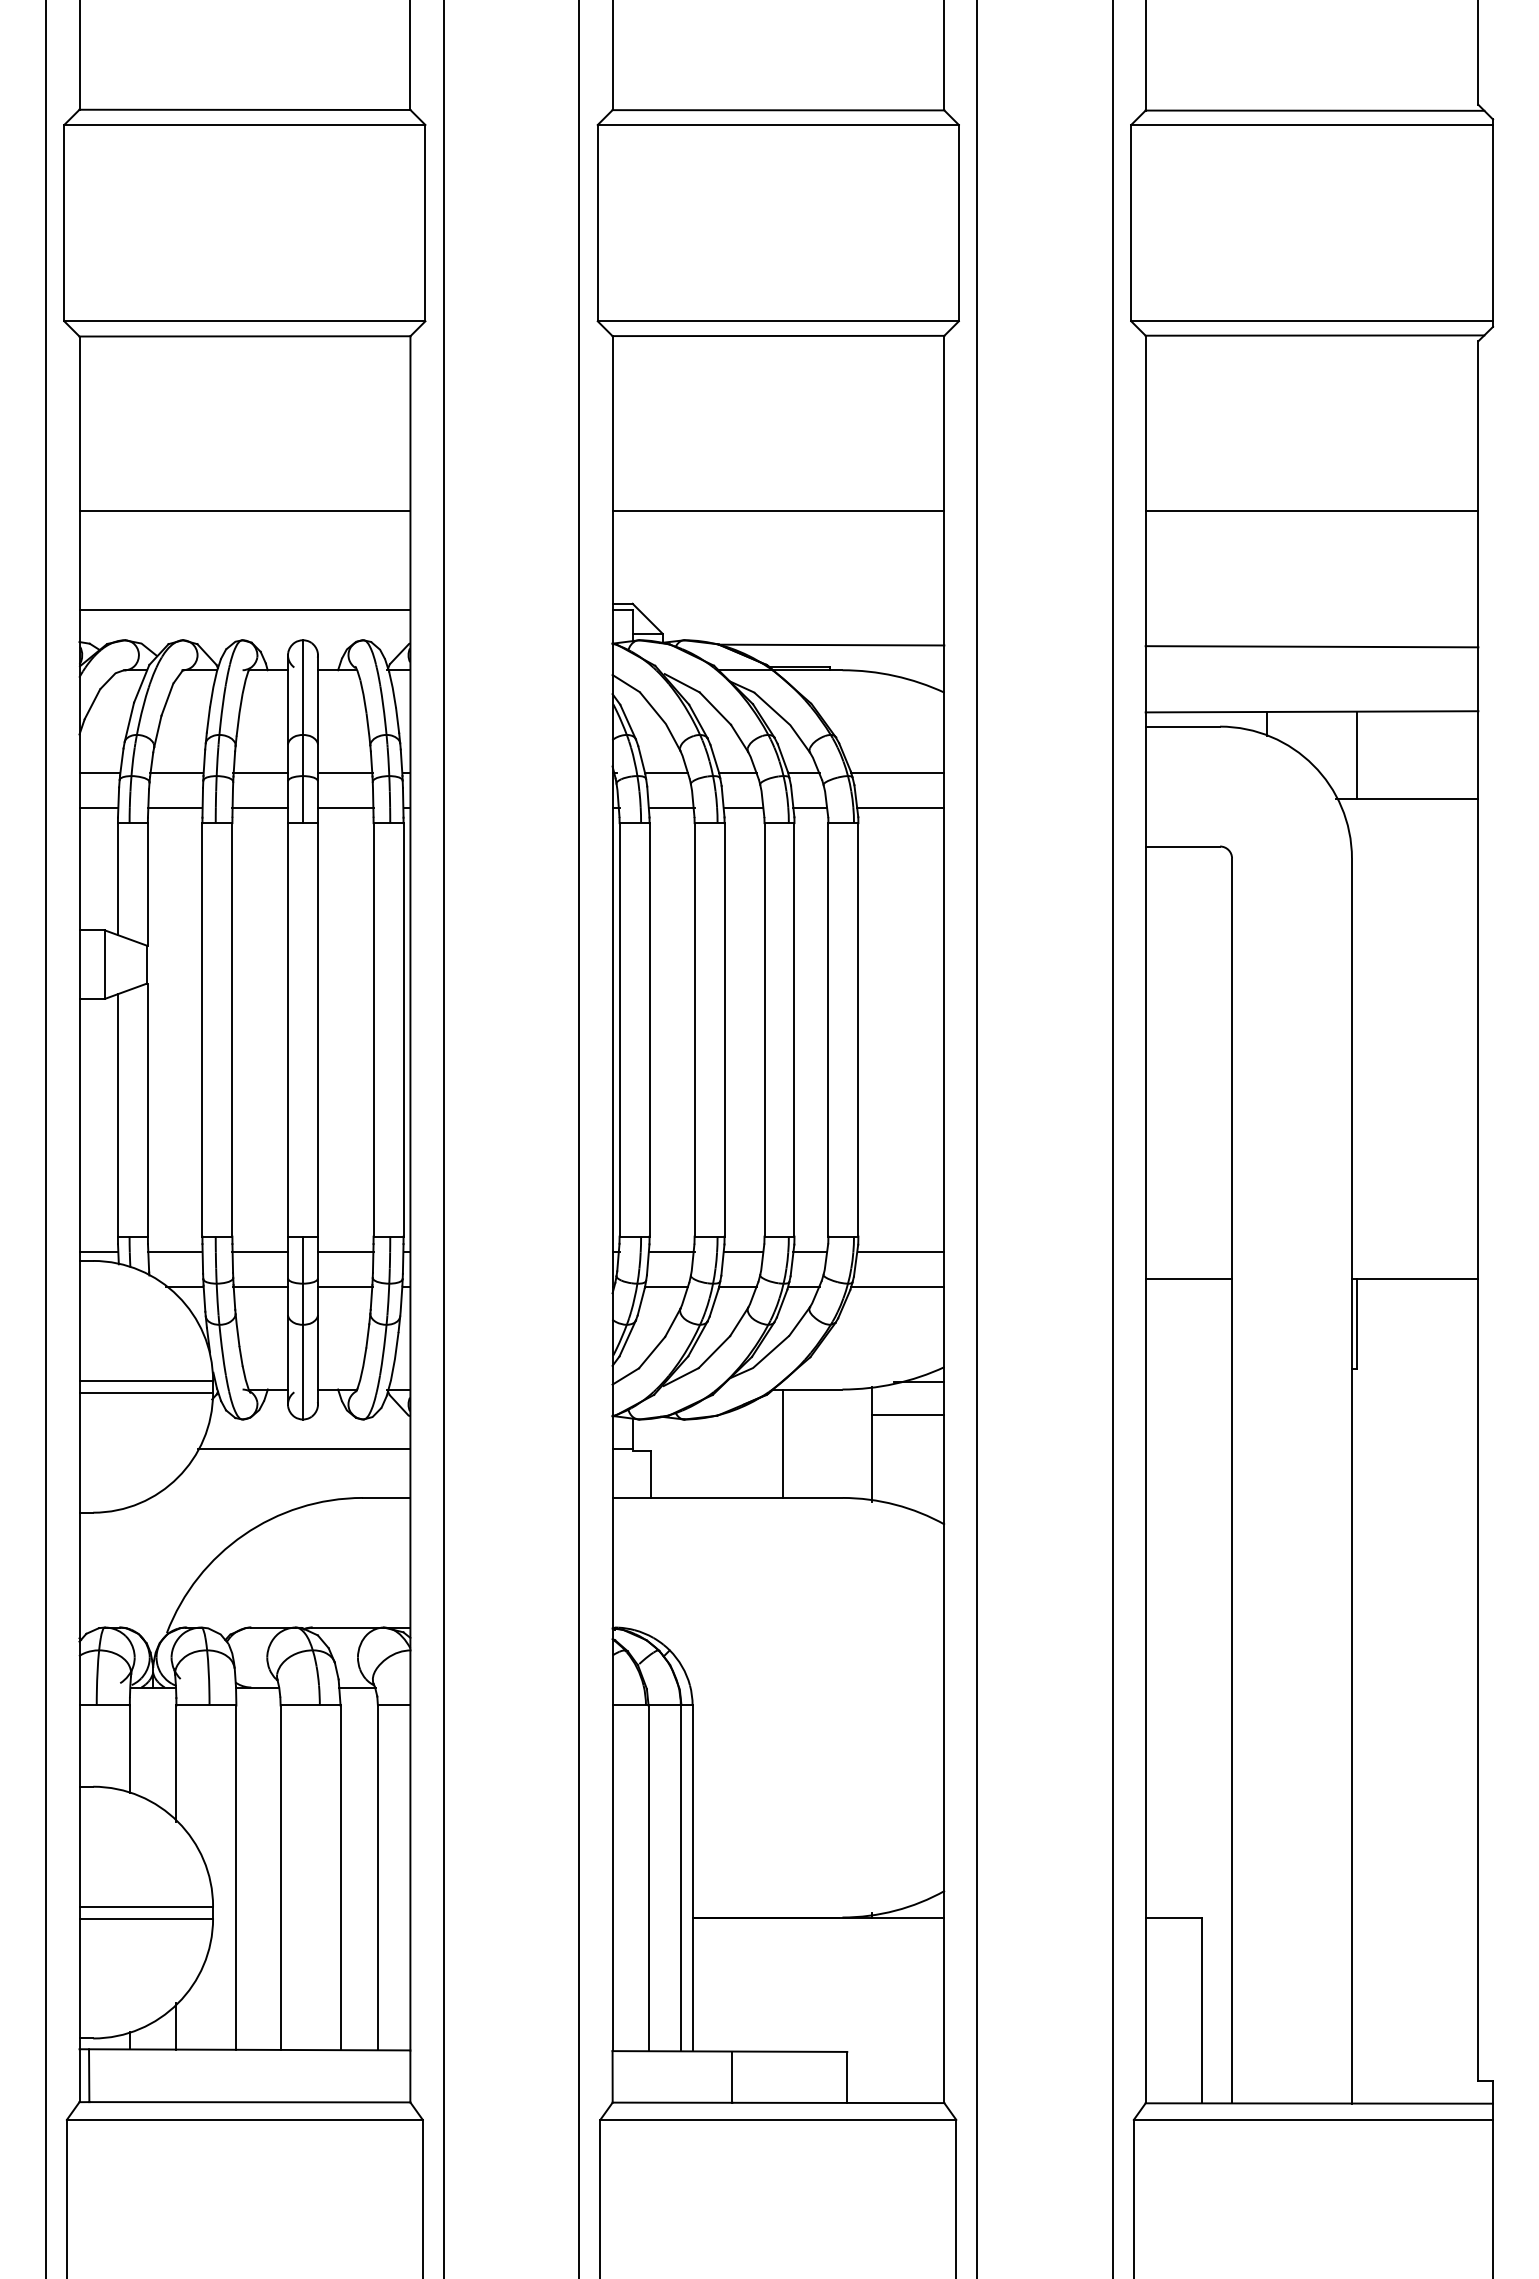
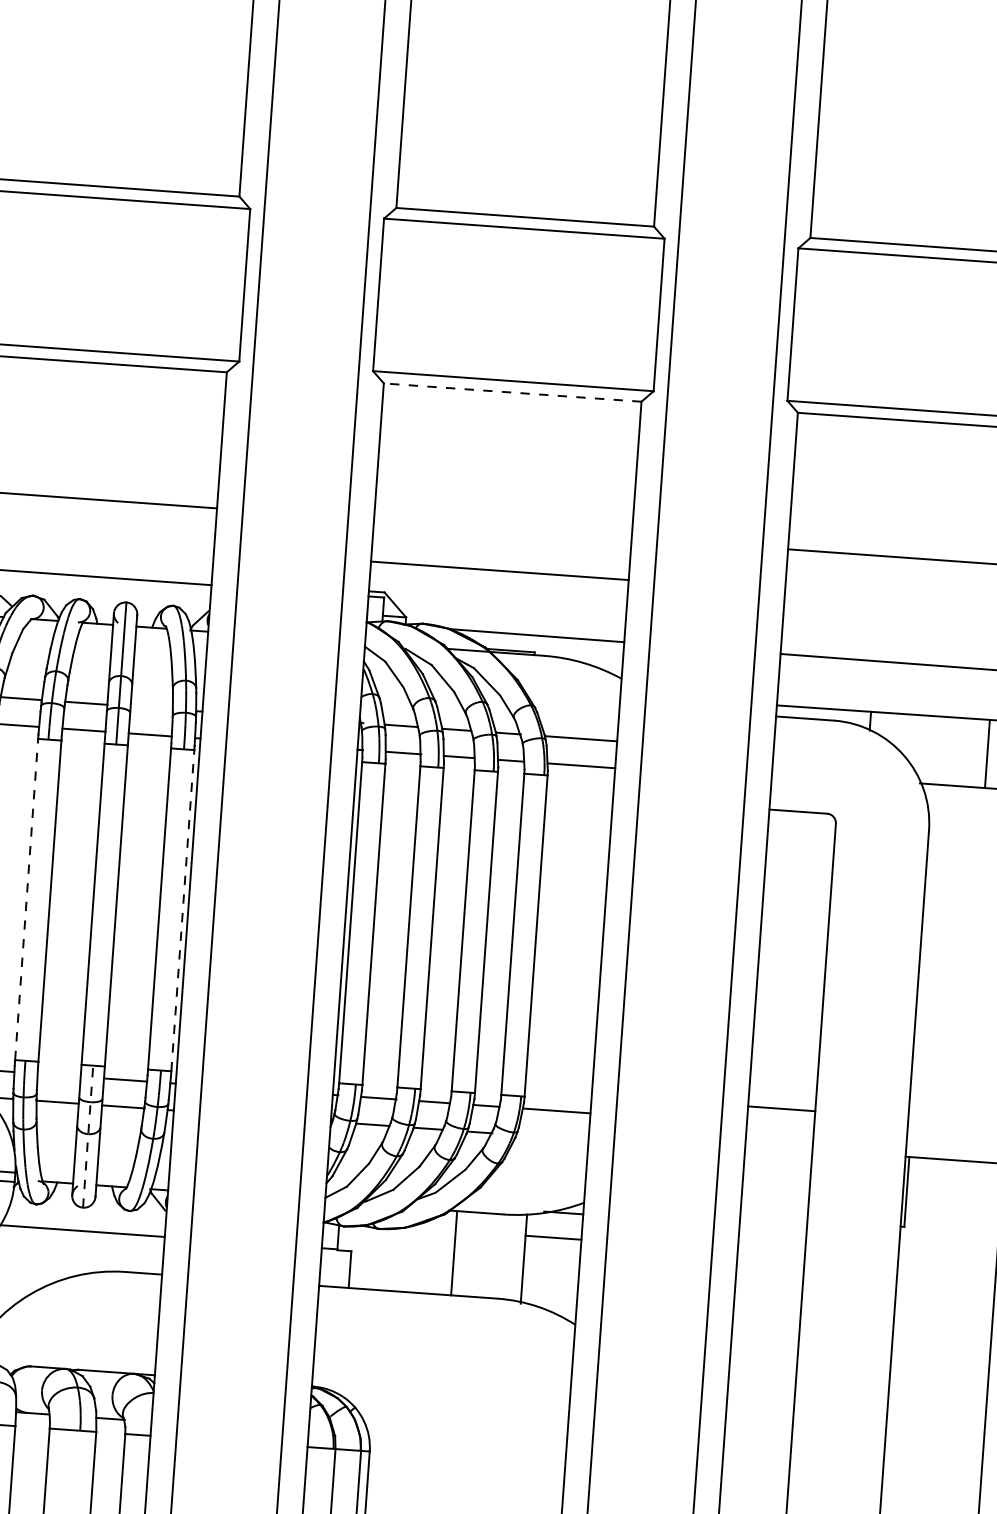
line: (778, 335) -> (512, 392), solid -> dashed
line: (778, 511) -> (499, 570), moved
line: (1356, 755) -> (987, 754), moved
line: (344, 773) -> (151, 708), removed
line: (202, 1029) -> (26, 899), solid -> dashed
line: (403, 1029) -> (182, 910), solid -> dashed
line: (260, 1252) -> (59, 1075), removed
line: (1188, 1278) -> (781, 1108), moved
line: (897, 1286) -> (552, 1137), removed
line: (303, 1327) -> (88, 1136), solid -> dashed

